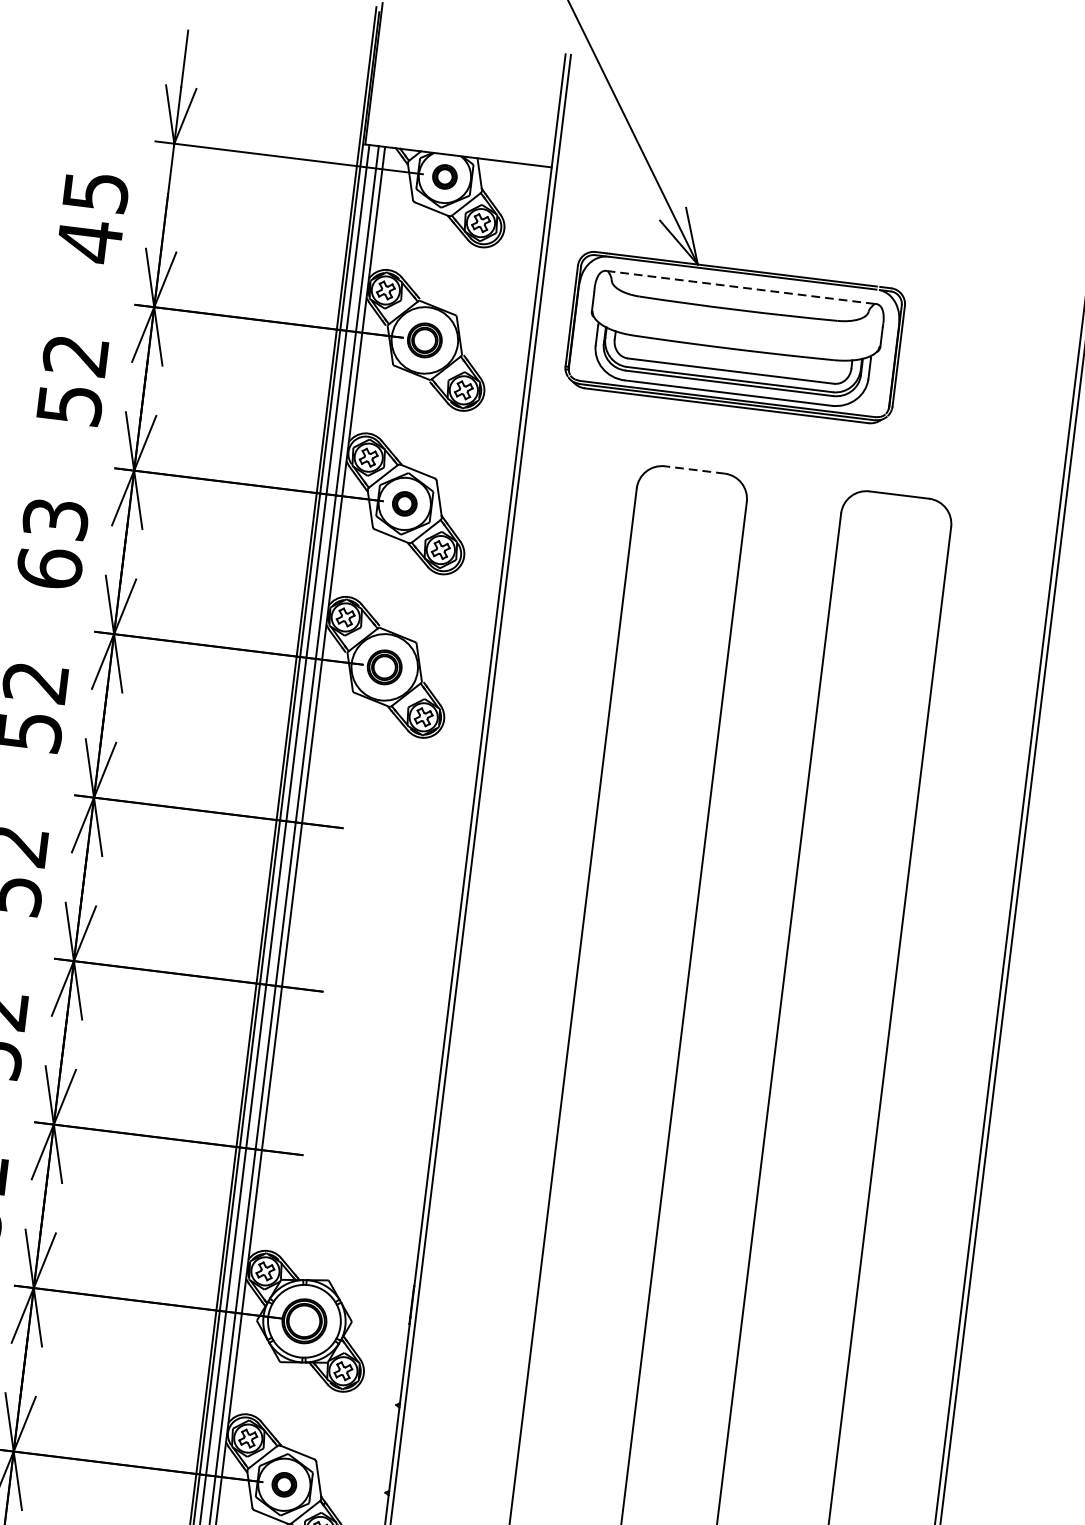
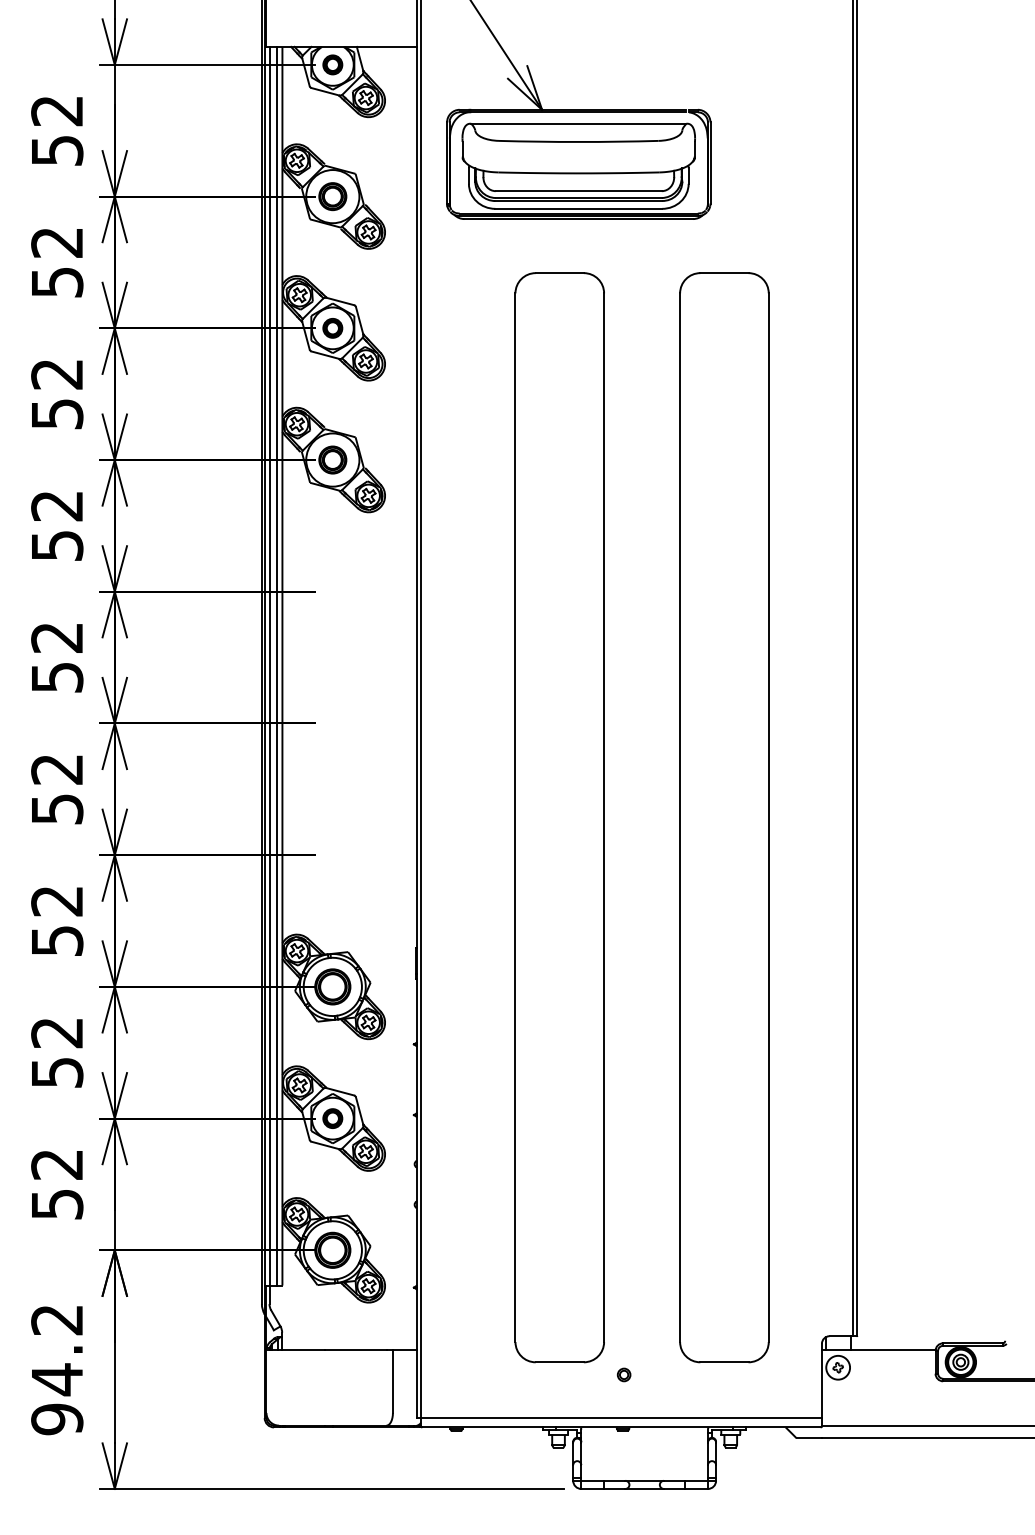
text: (93, 217) -> (57, 131), 45 -> 52
line: (740, 287) -> (578, 123), dashed -> solid
line: (694, 470) -> (559, 273), dashed -> solid
text: (52, 544) -> (57, 394), 63 -> 52

